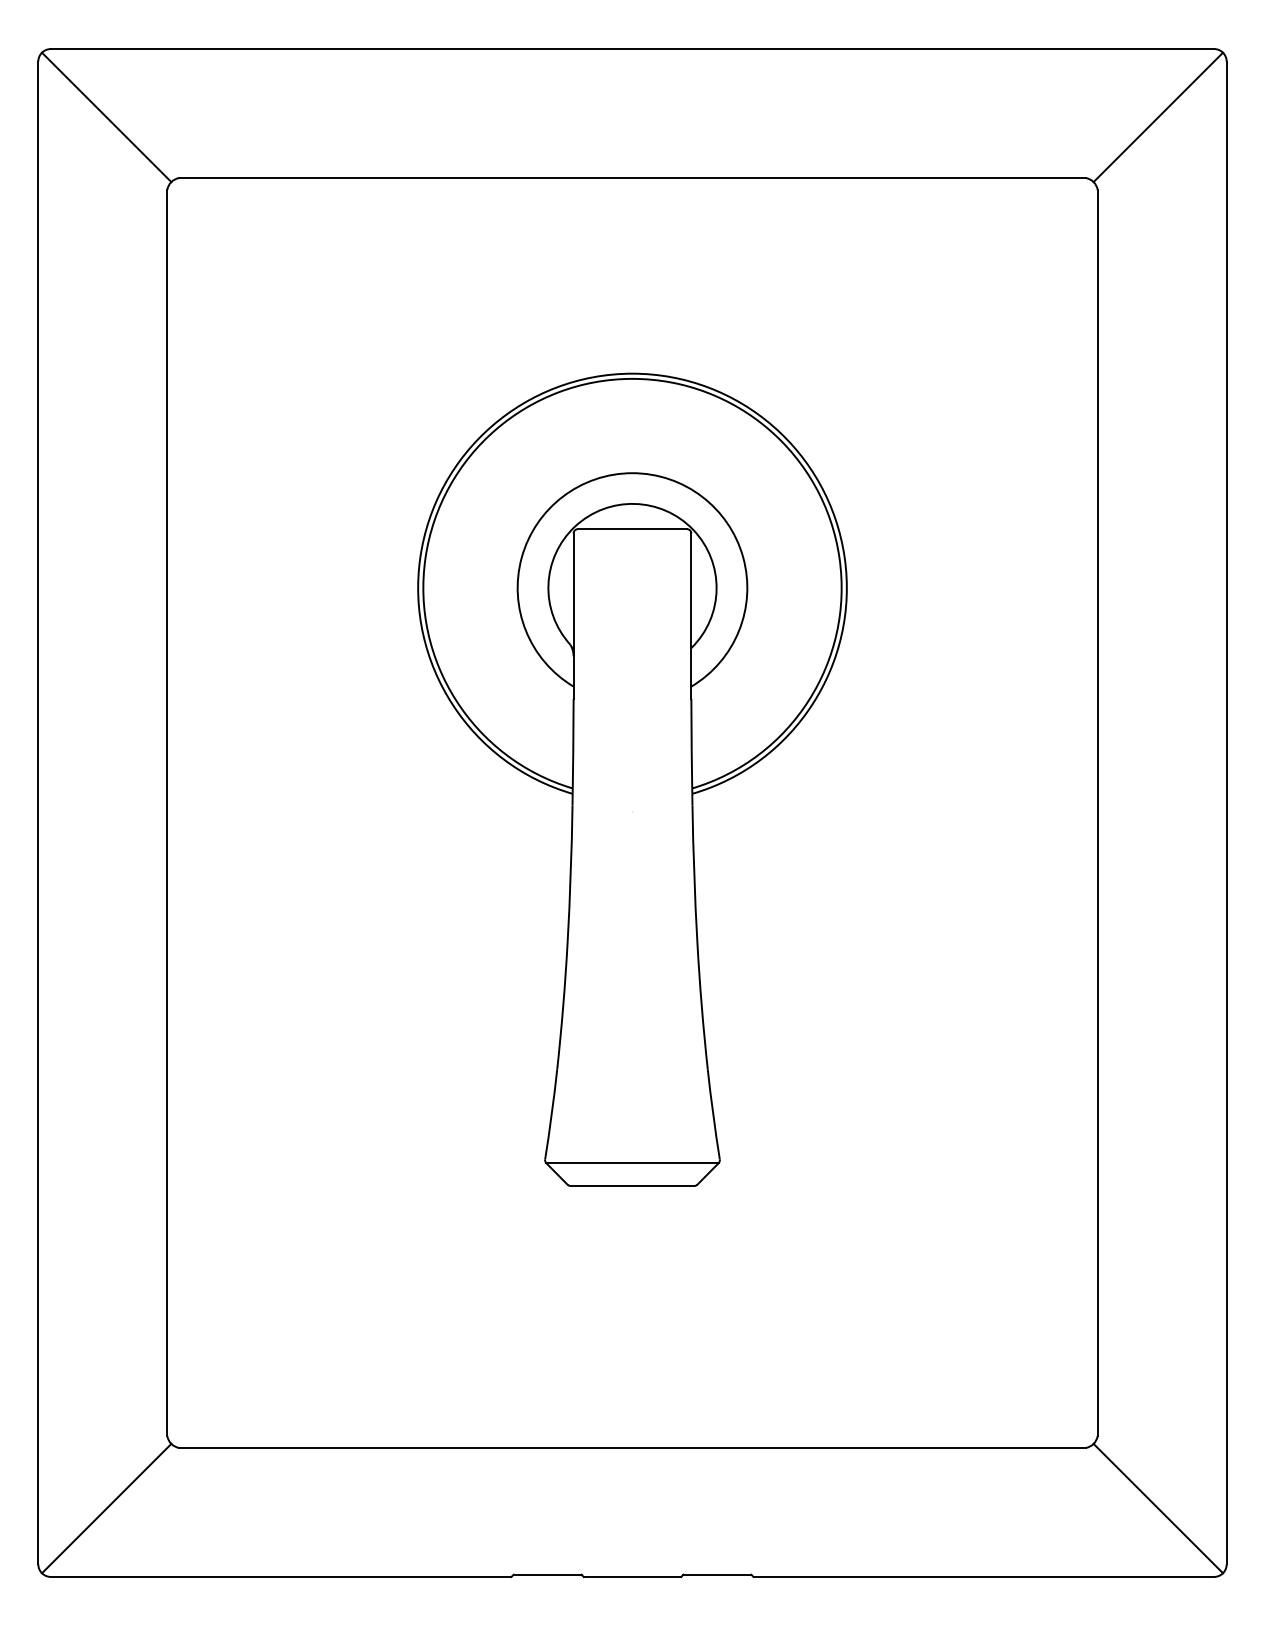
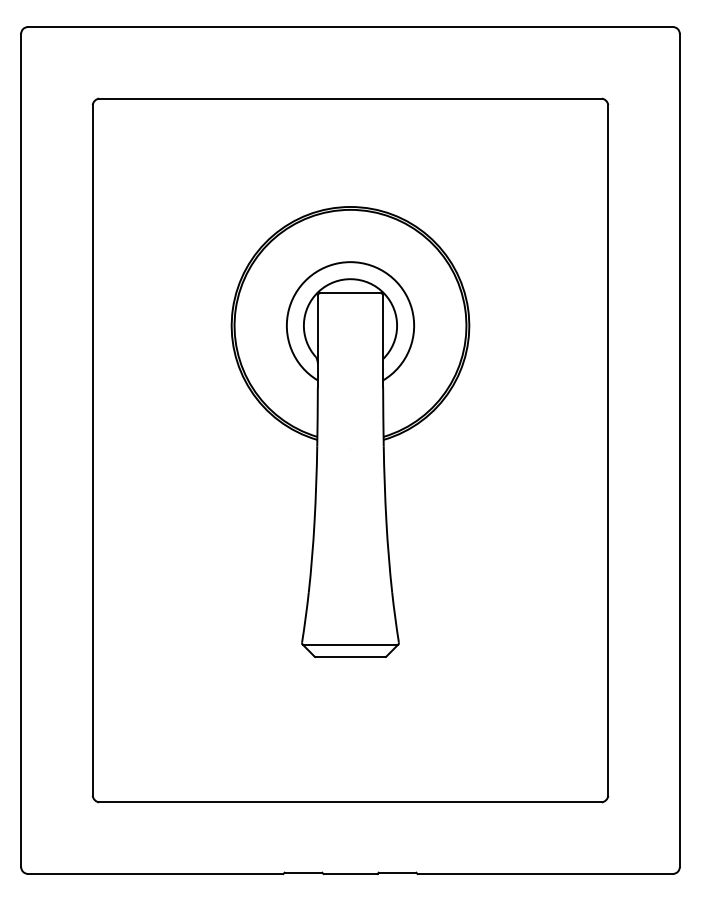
line: (105, 116) -> (58, 64), removed
line: (1157, 116) -> (641, 64), removed
line: (105, 1507) -> (58, 835), removed
line: (1157, 1507) -> (641, 835), removed

